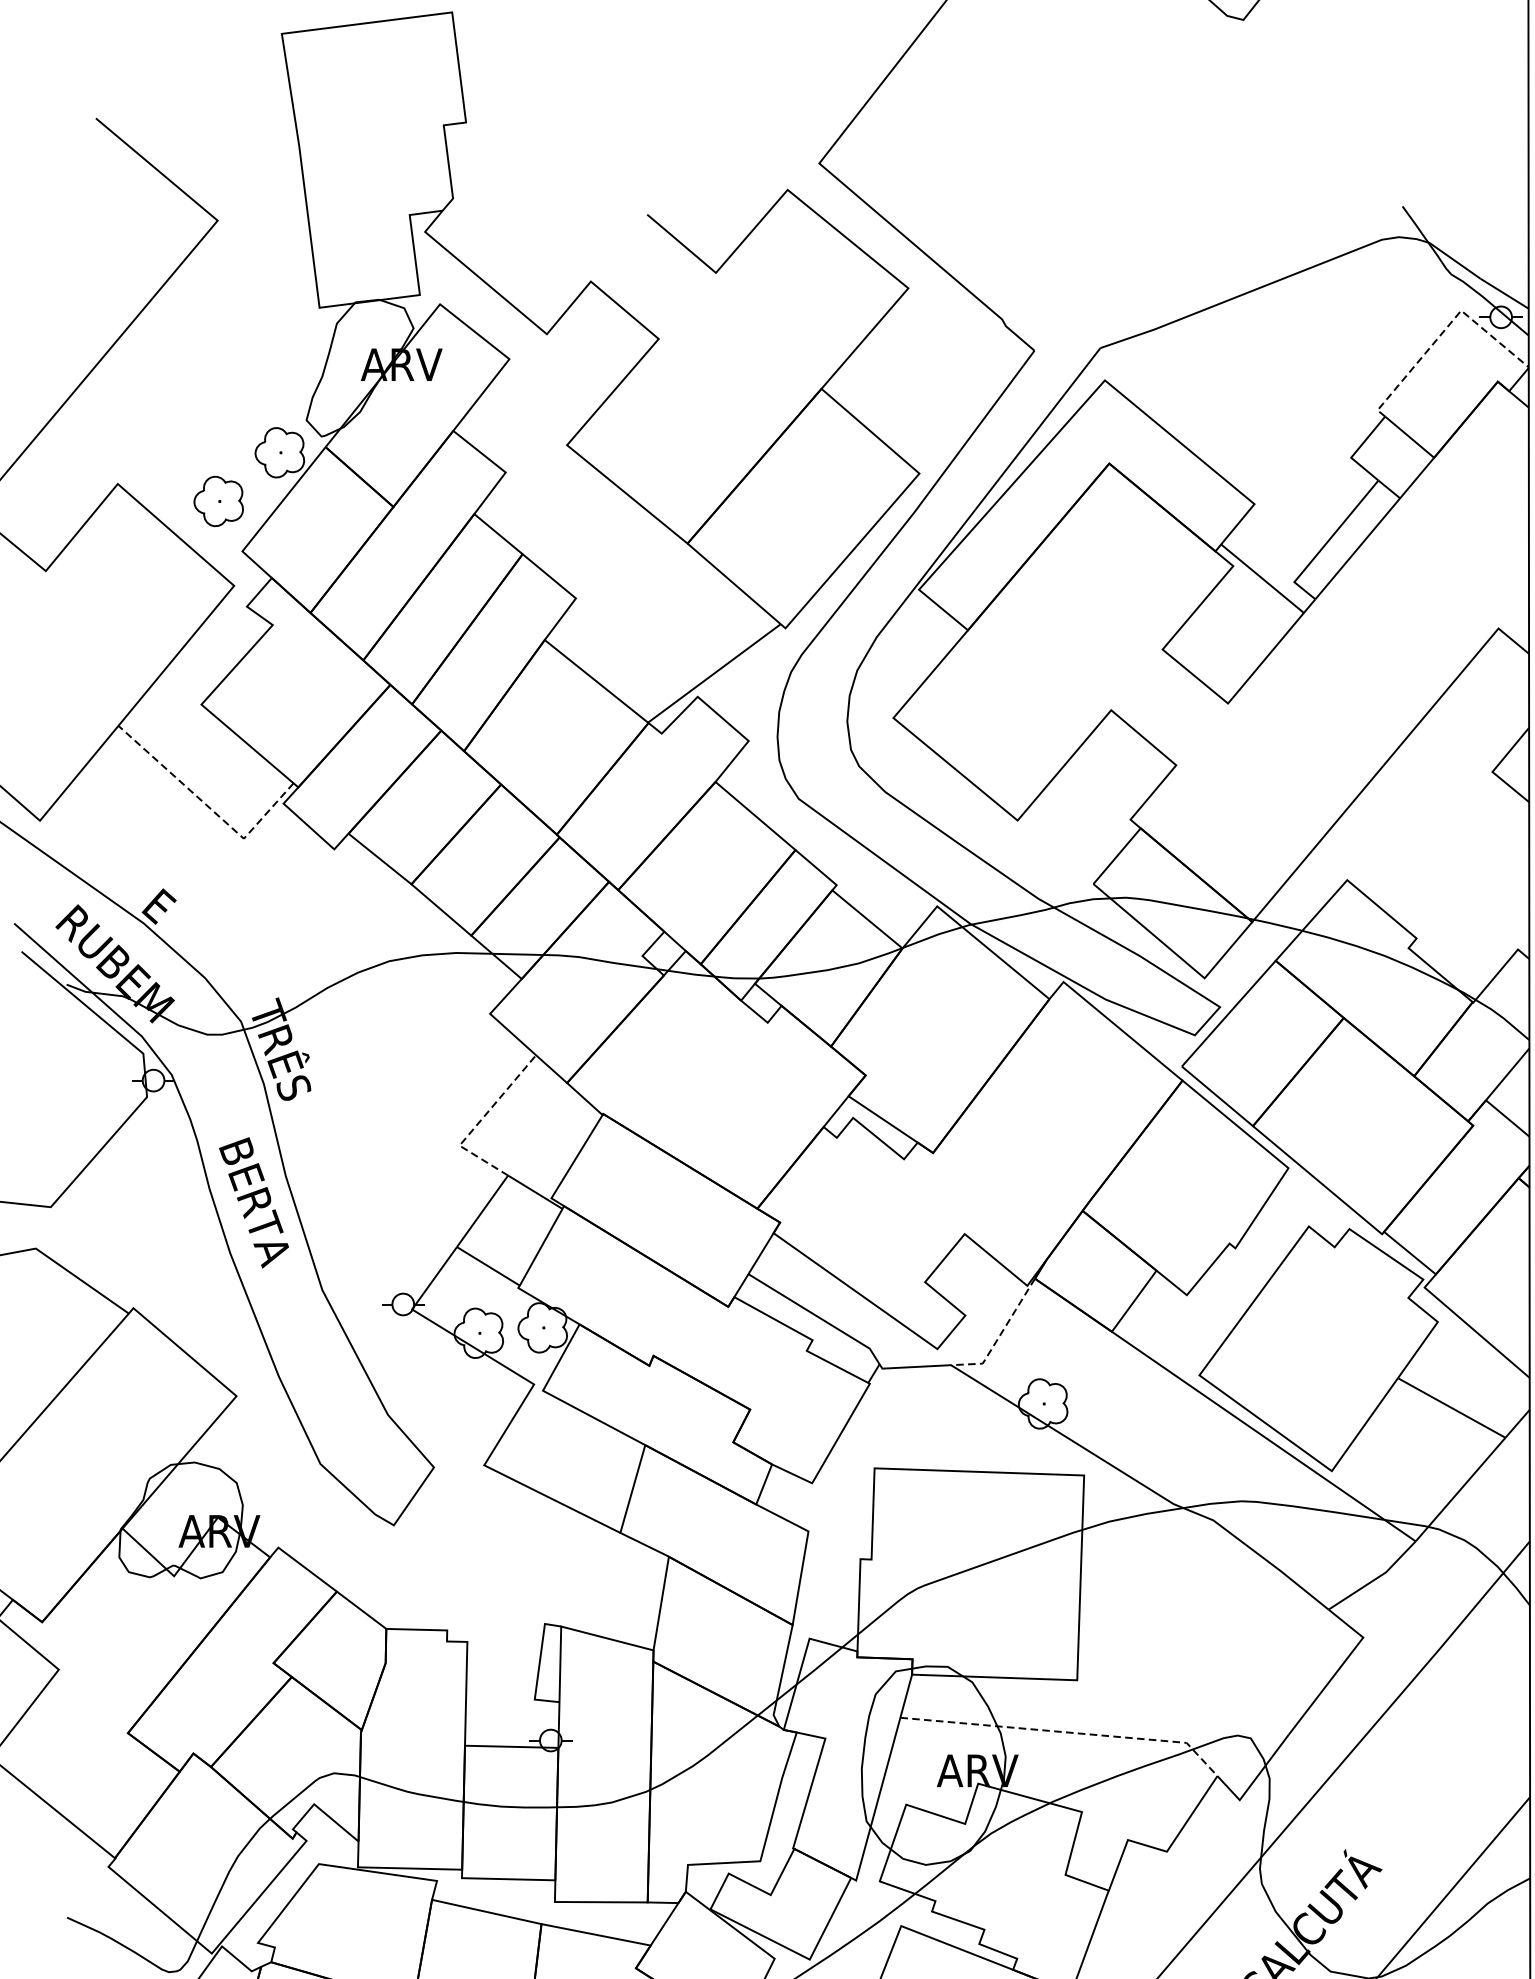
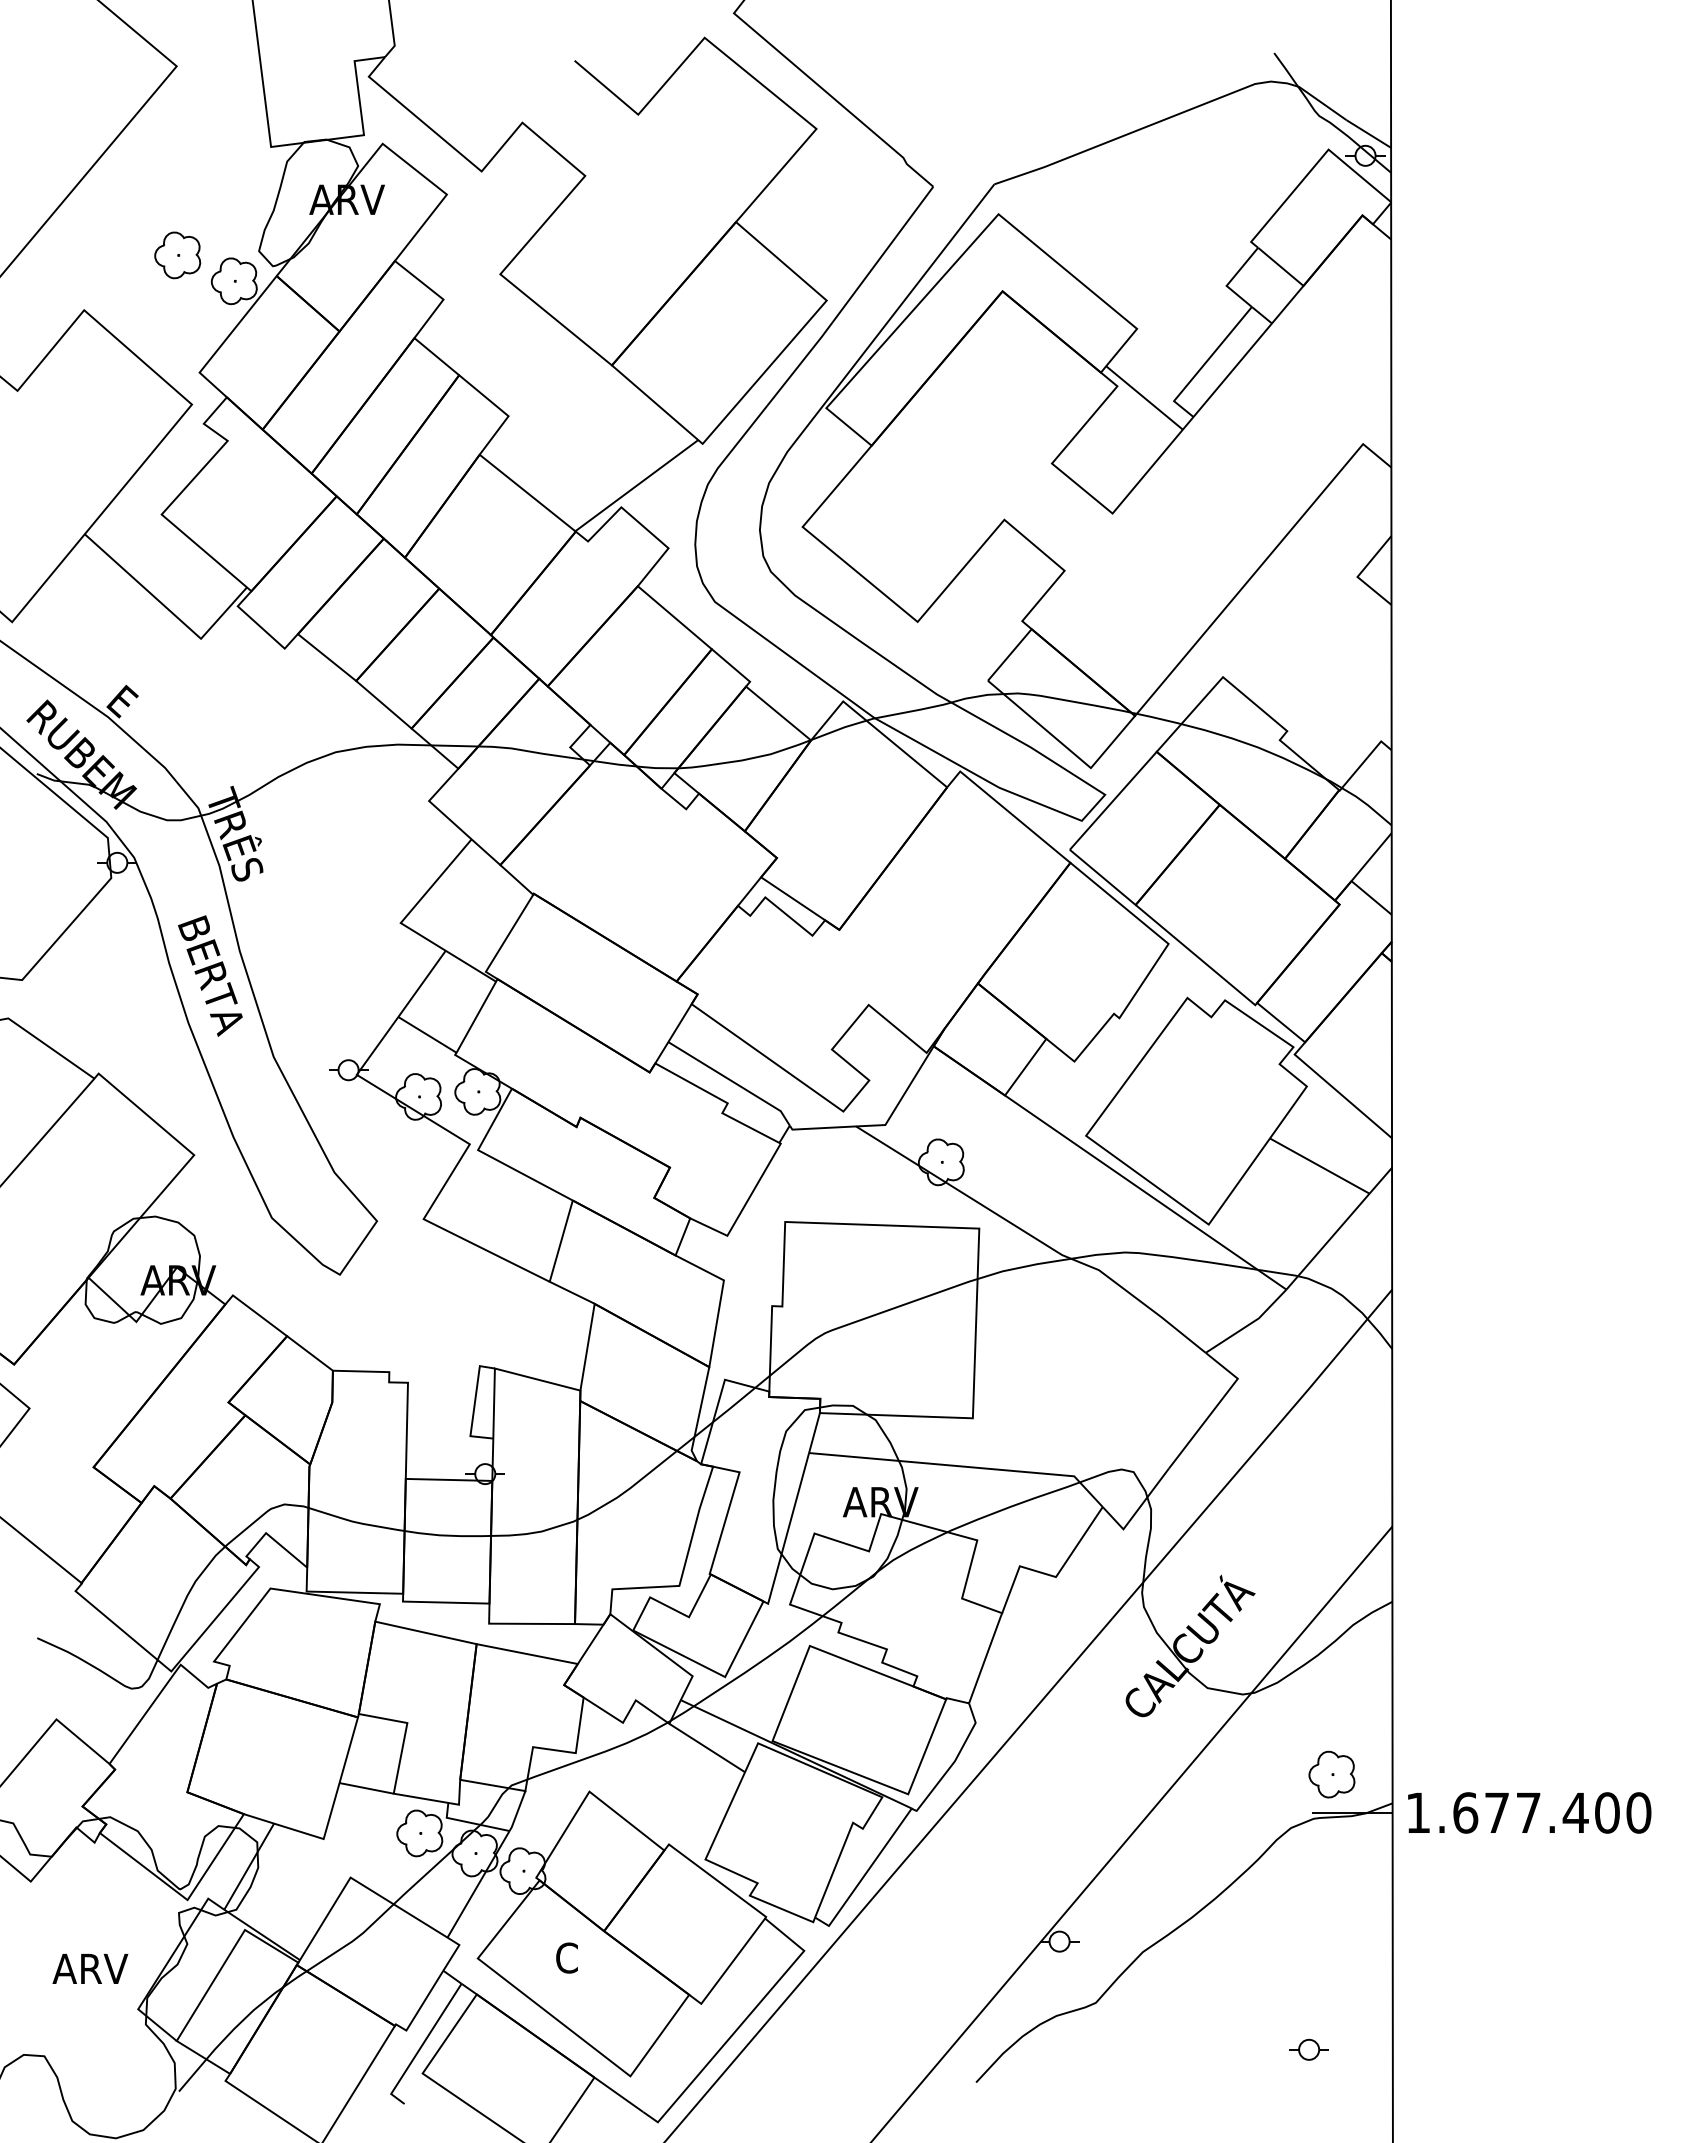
line: (1444, 329) -> (1313, 167), dashed -> solid
part: (218, 501) -> (177, 255), moved
line: (208, 807) -> (168, 609), dashed -> solid
line: (478, 1122) -> (418, 901), dashed -> solid
line: (1000, 1335) -> (901, 1098), dashed -> solid
line: (1067, 1732) -> (963, 1466), dashed -> solid

